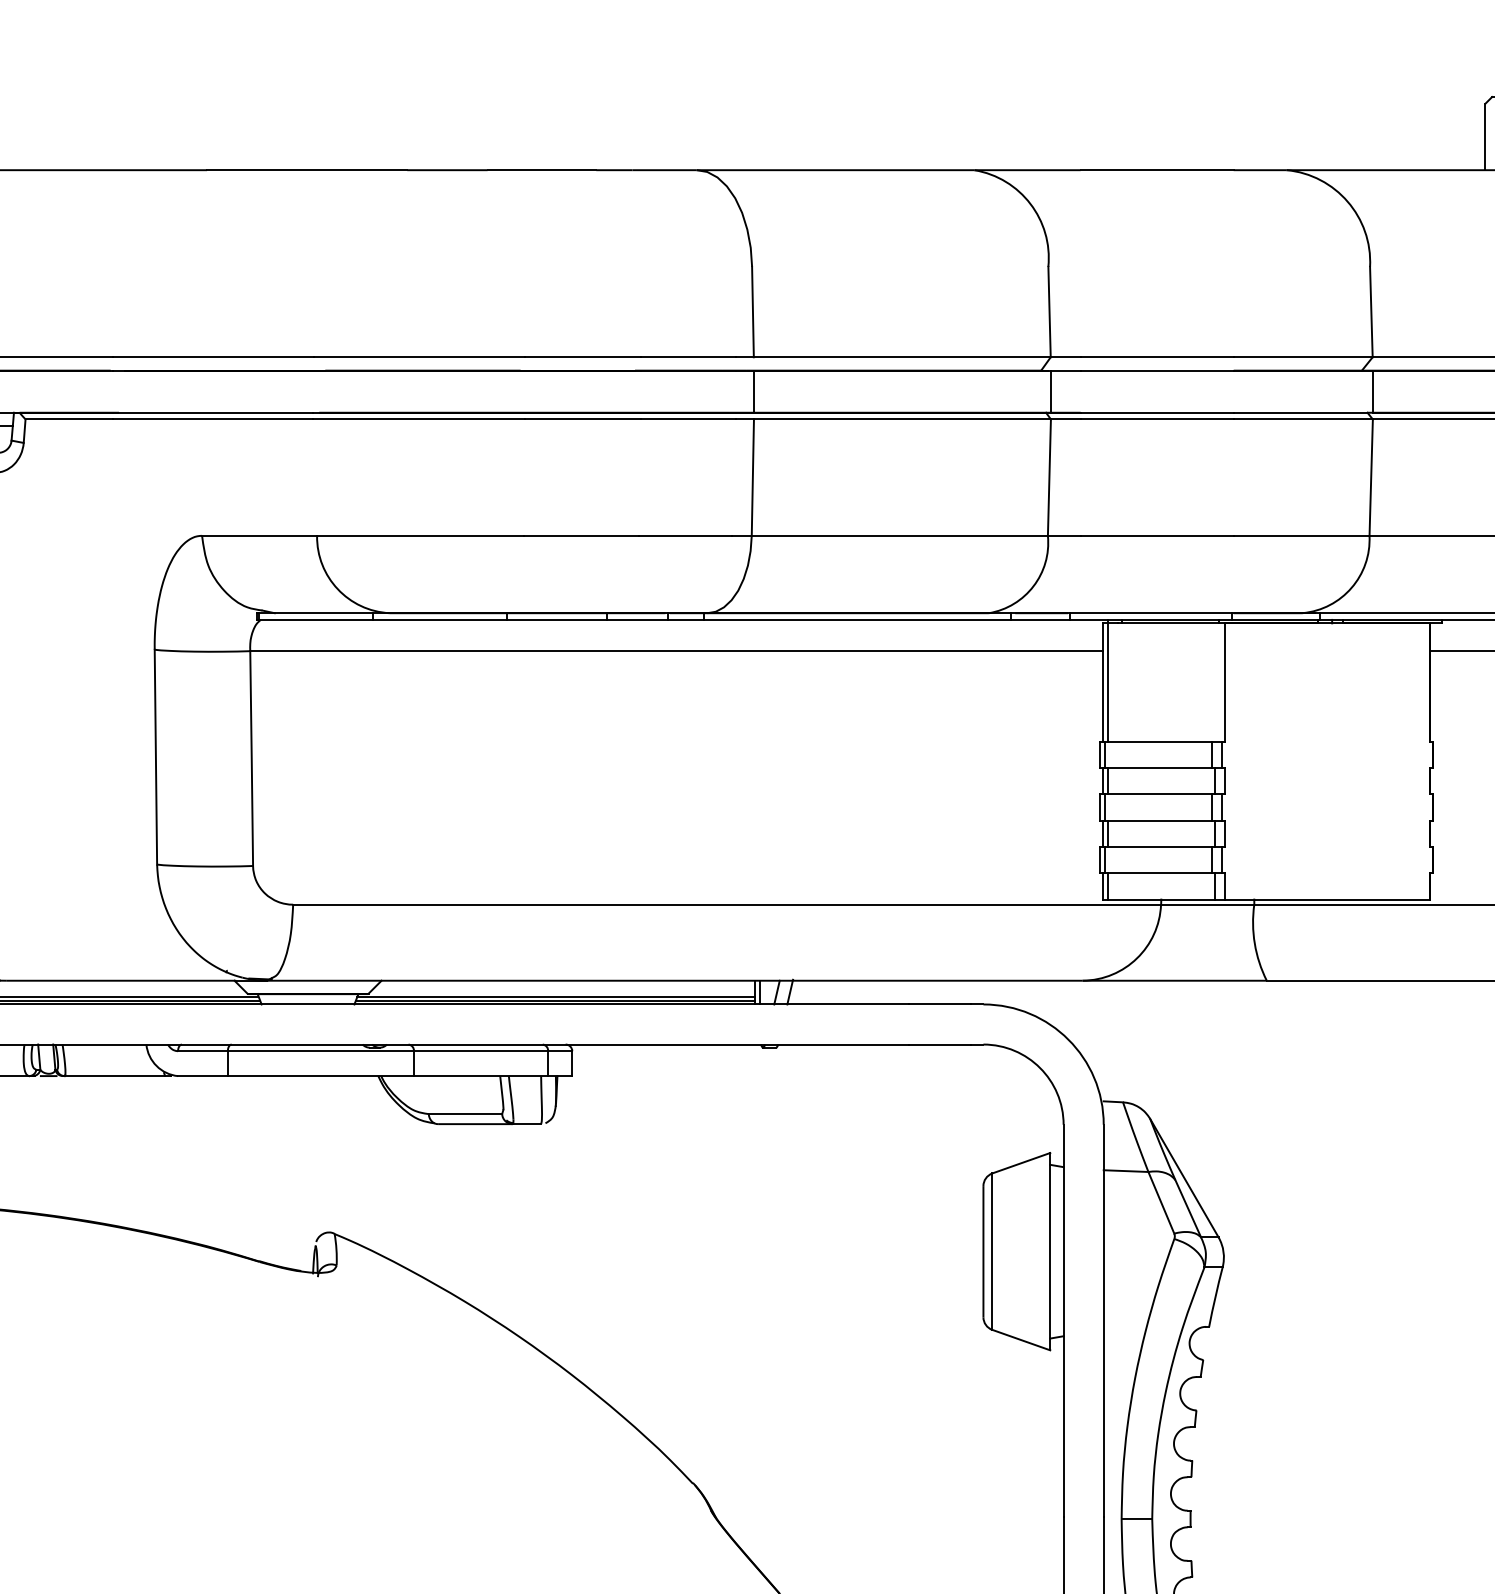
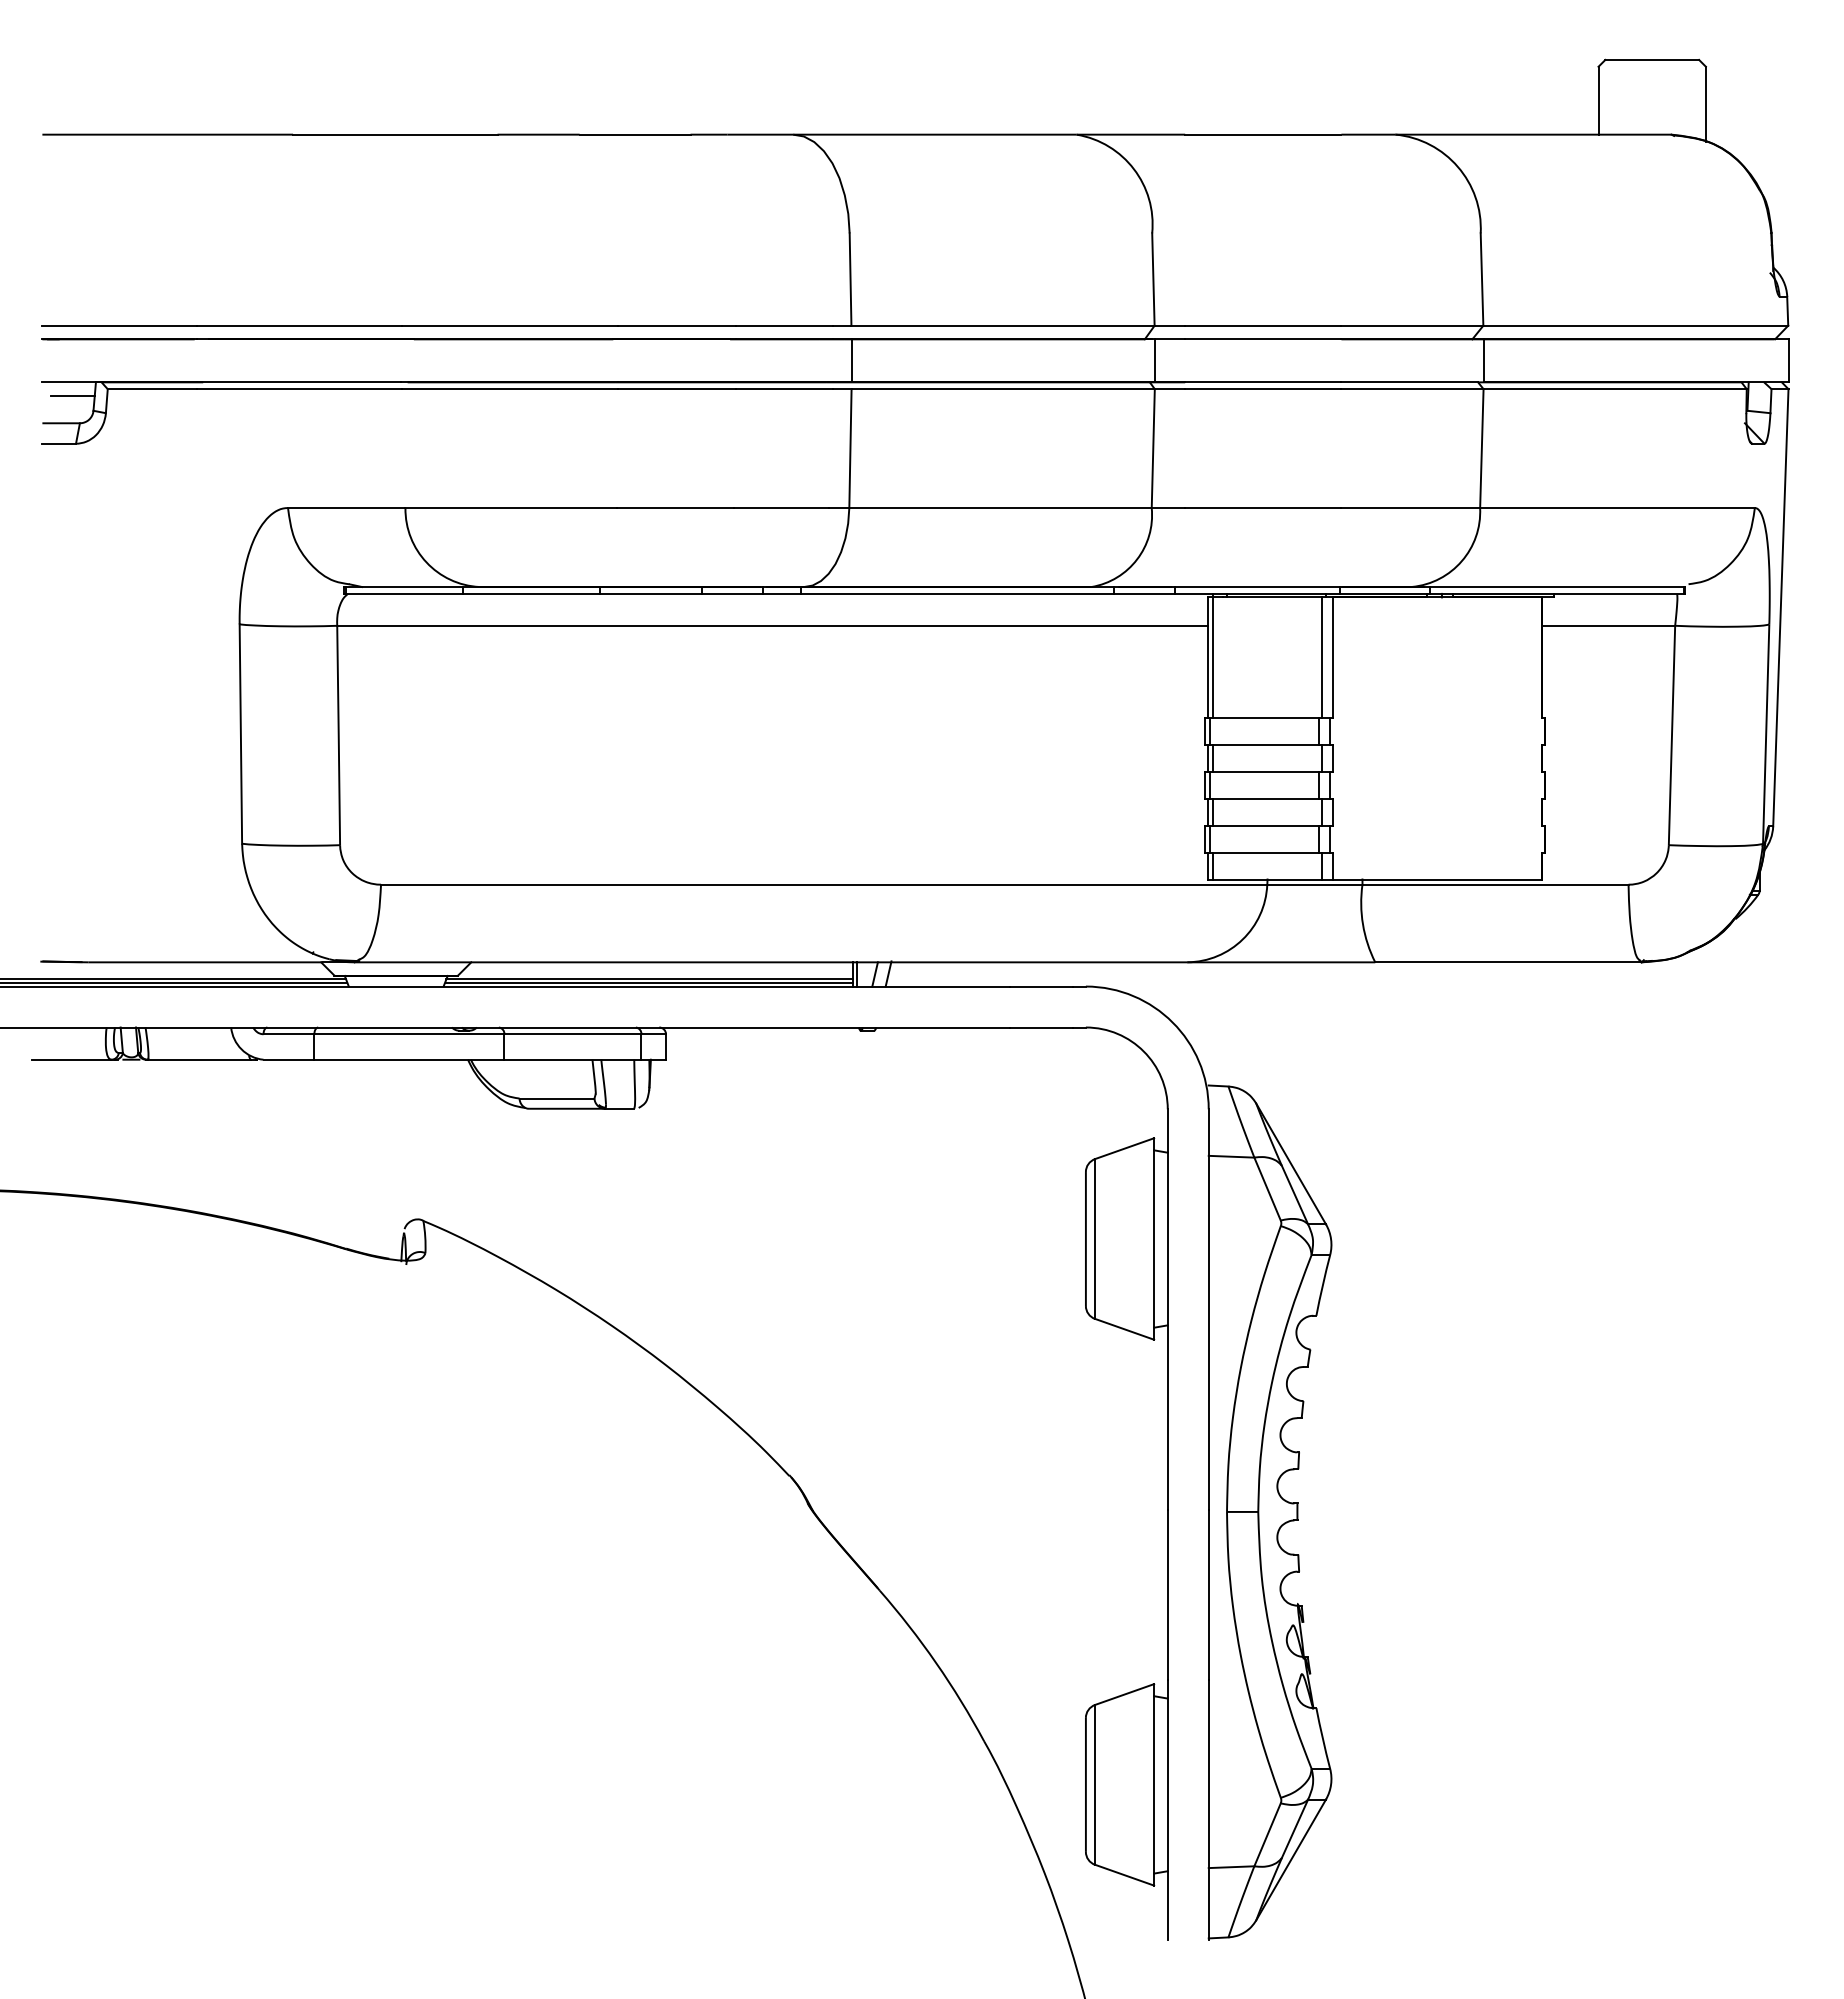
line: (1215, 682) -> (1322, 657), added

